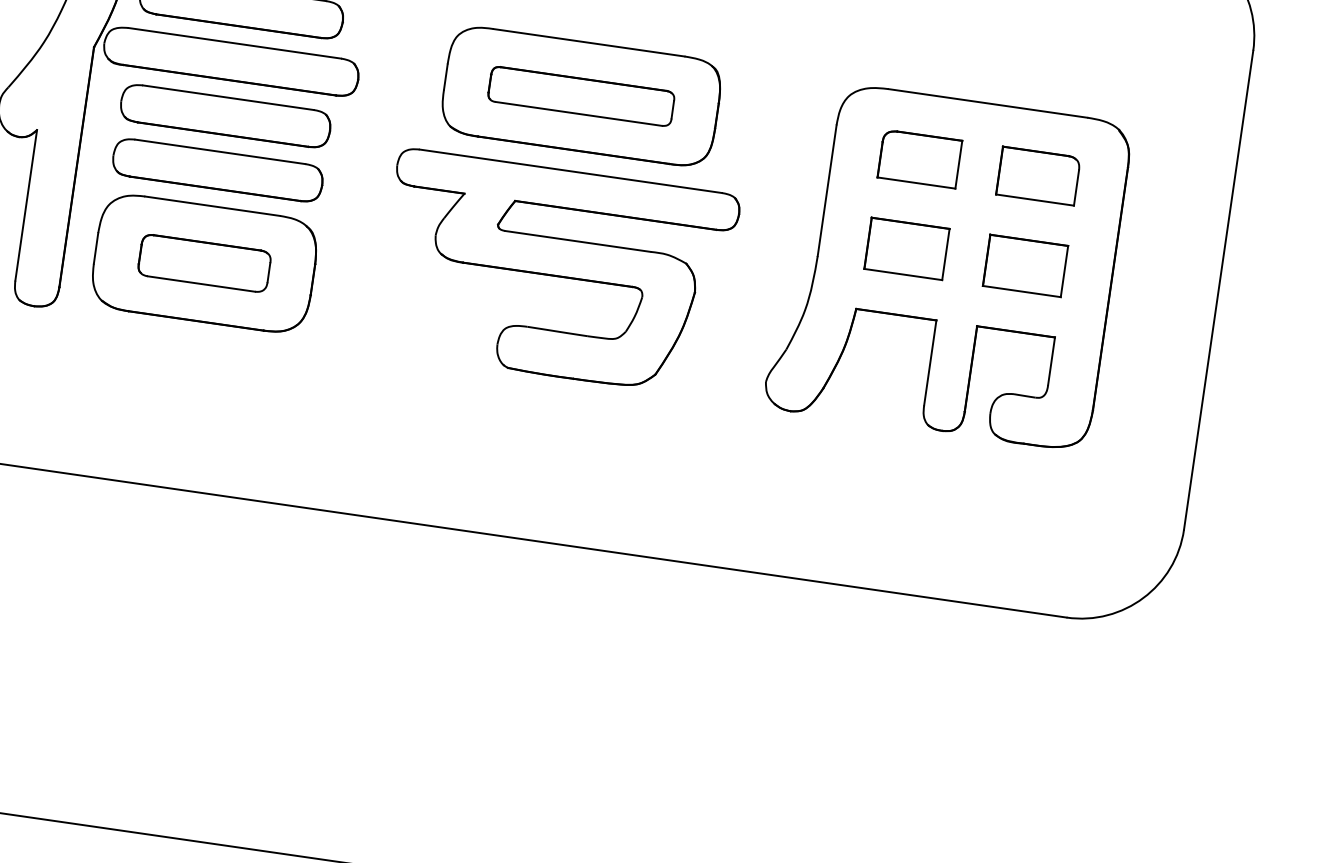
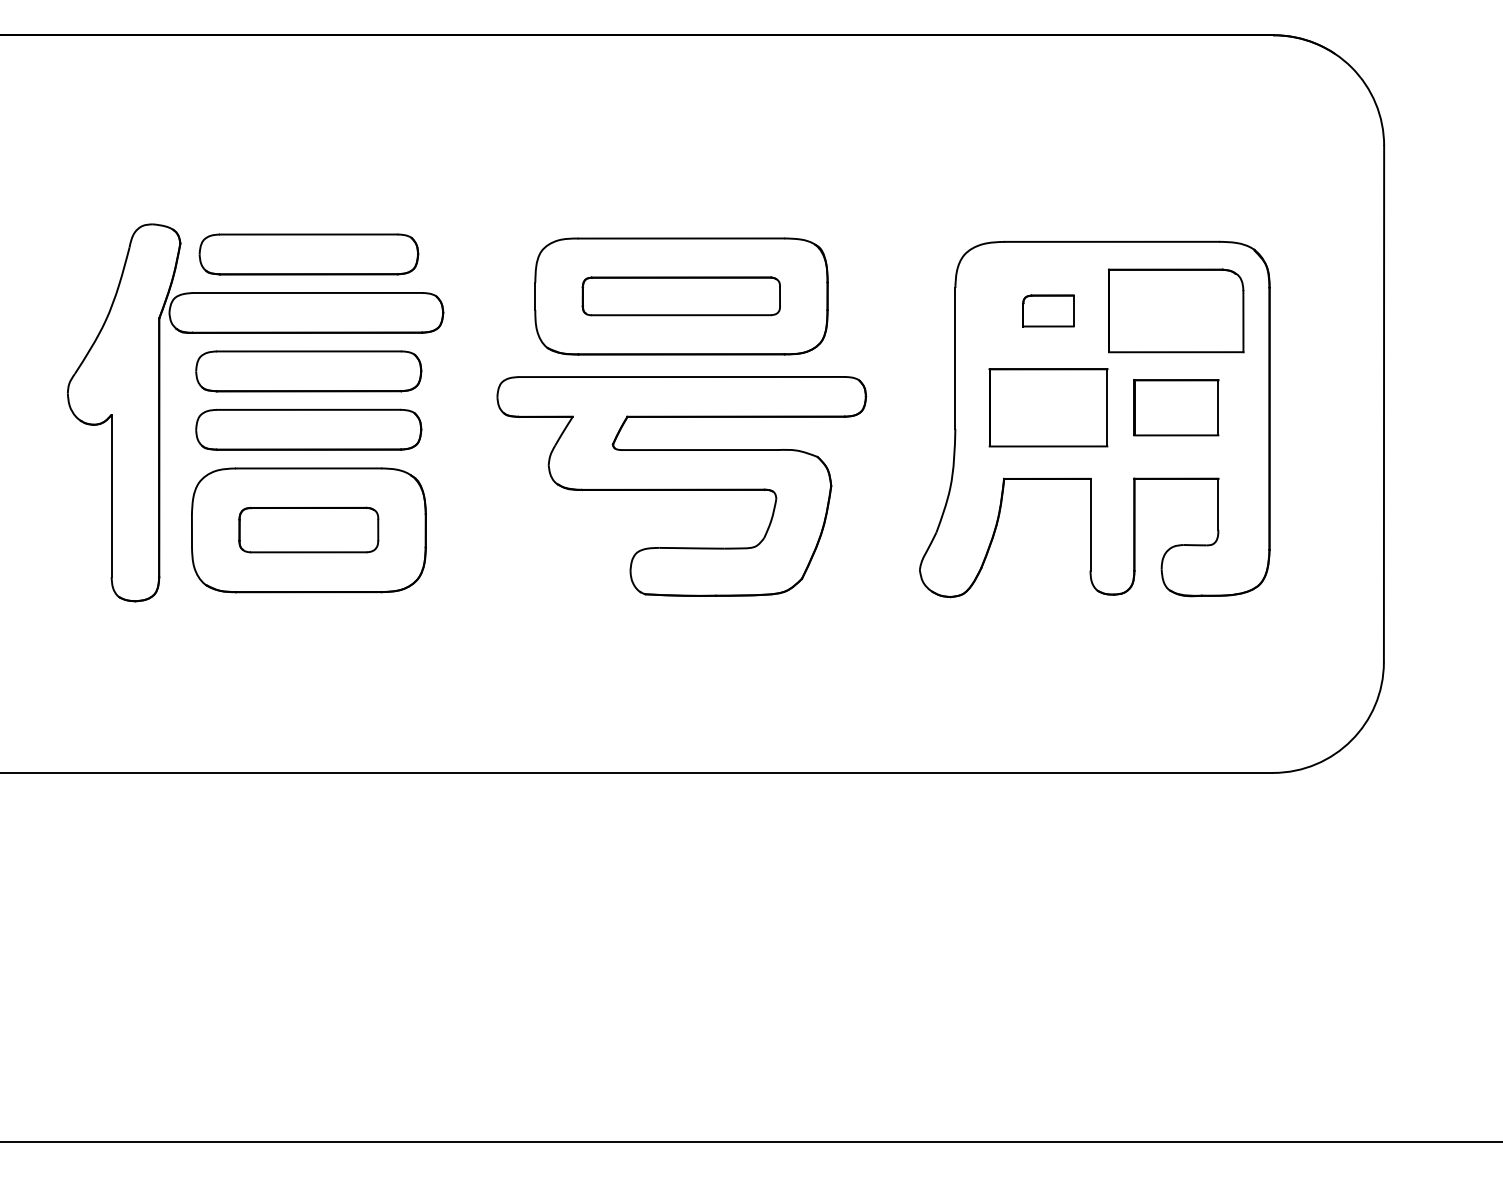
part: (919, 158) -> (1048, 310), size x0.6
part: (1038, 175) -> (1176, 310), size x1.6
part: (906, 248) -> (1048, 407), size x1.4

